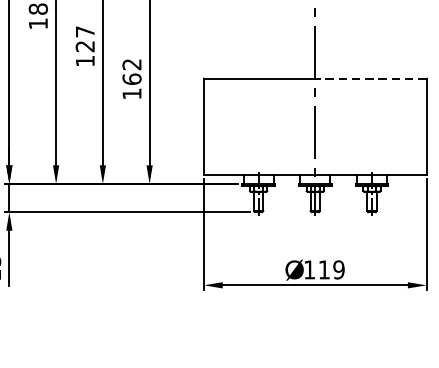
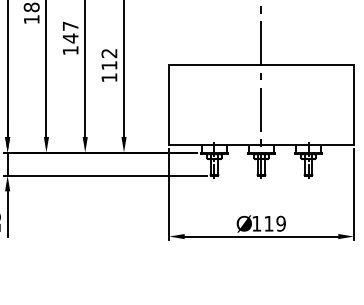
text: (85, 46) -> (70, 38), 127 -> 147
text: (132, 79) -> (109, 65), 162 -> 112
line: (370, 79) -> (307, 65), dashed -> solid

